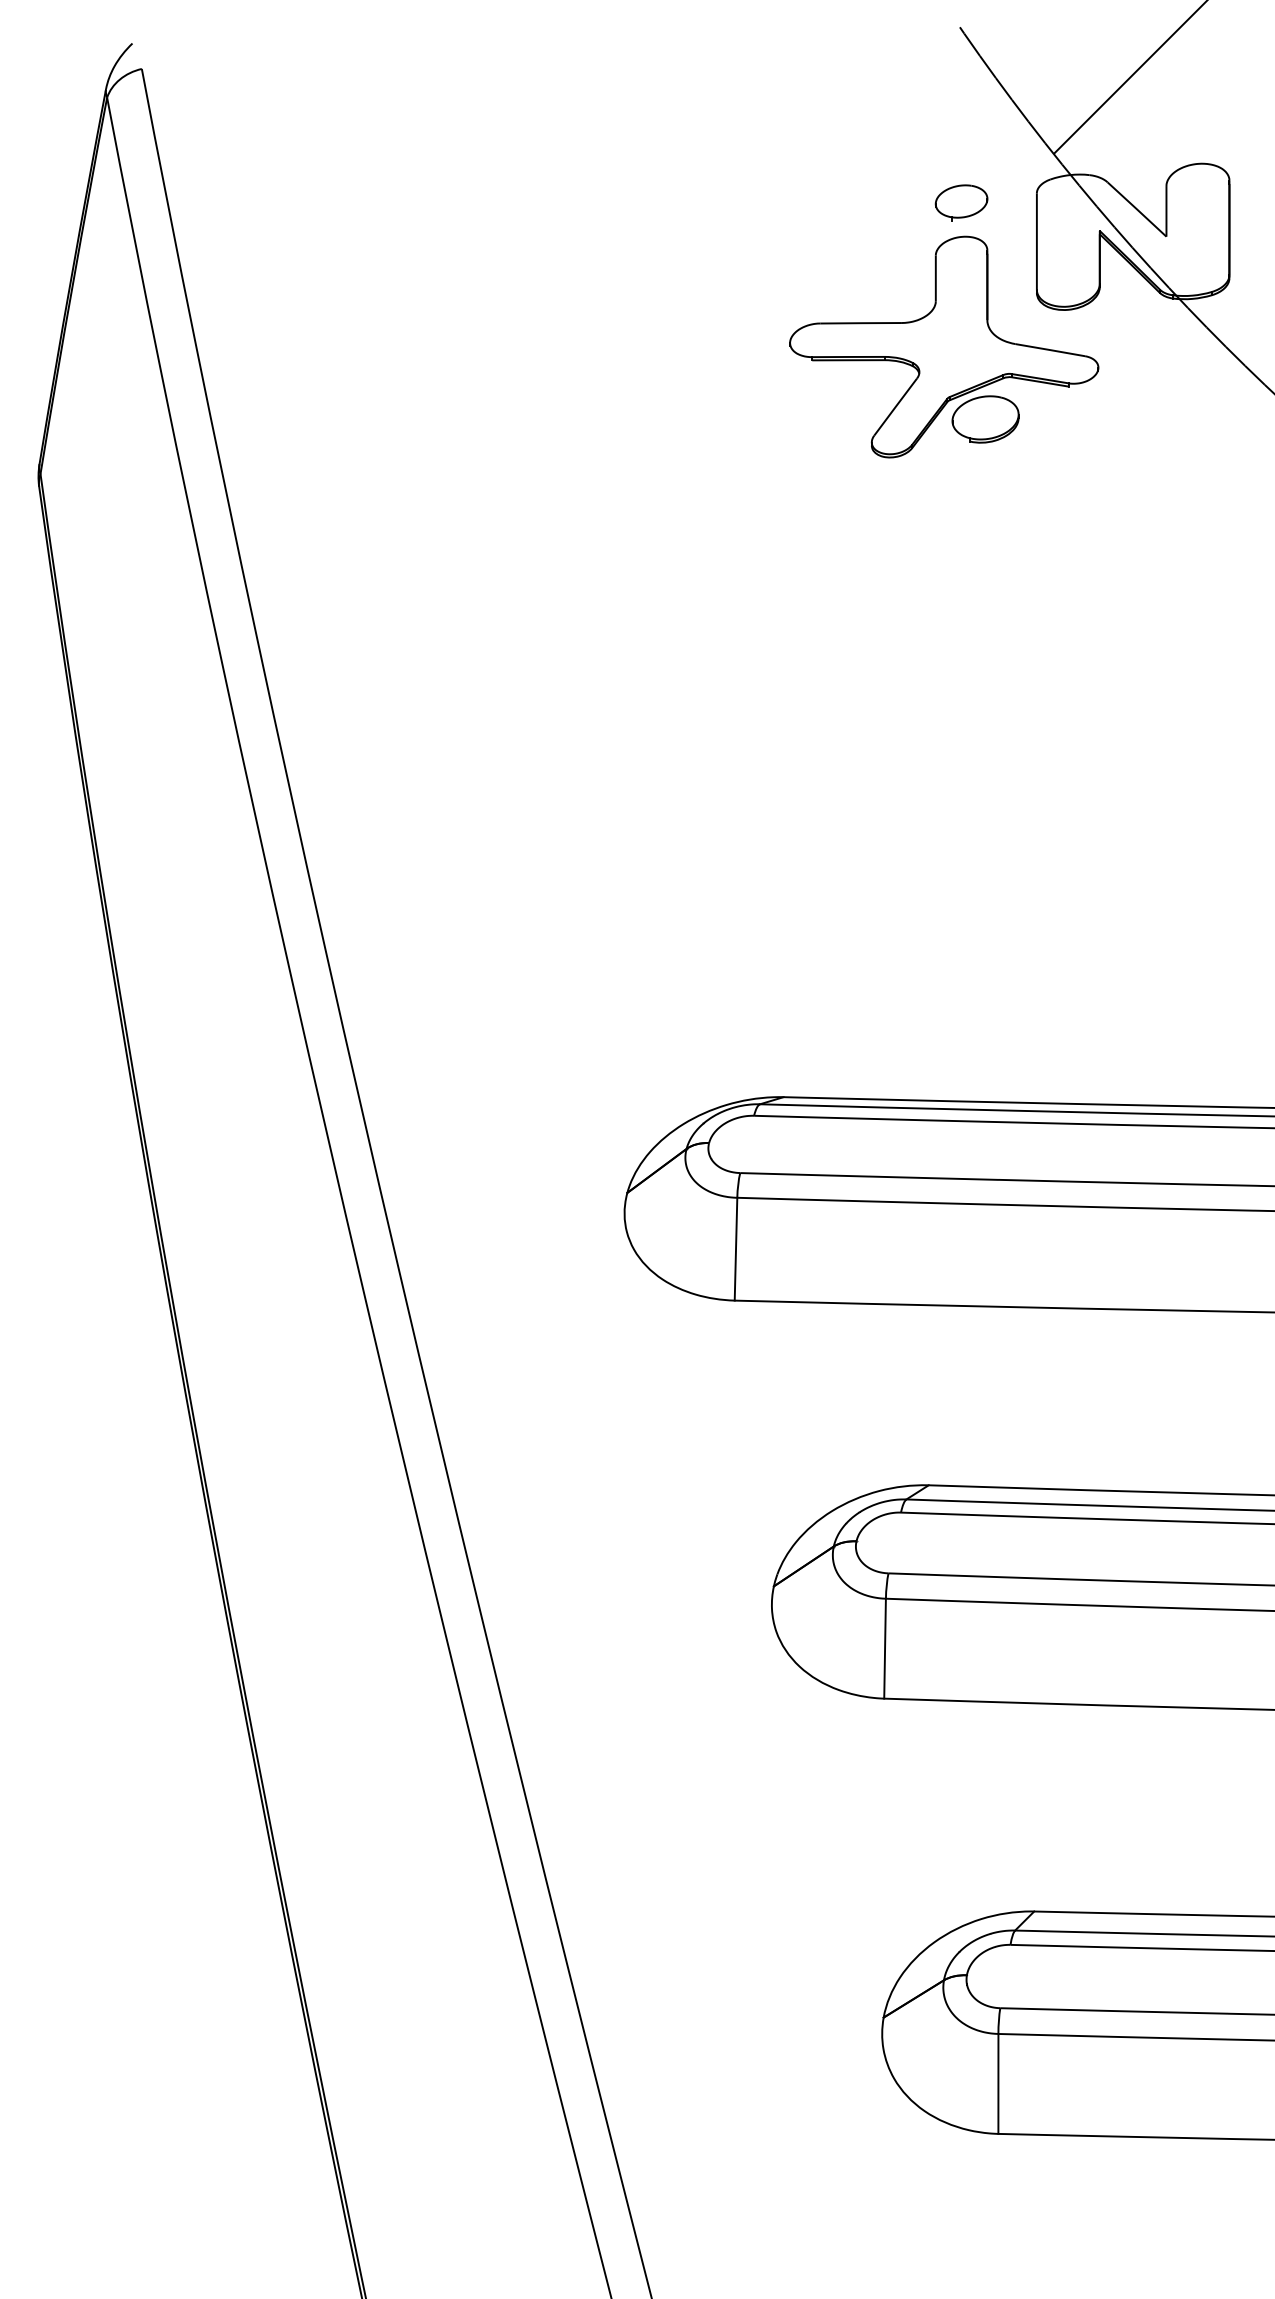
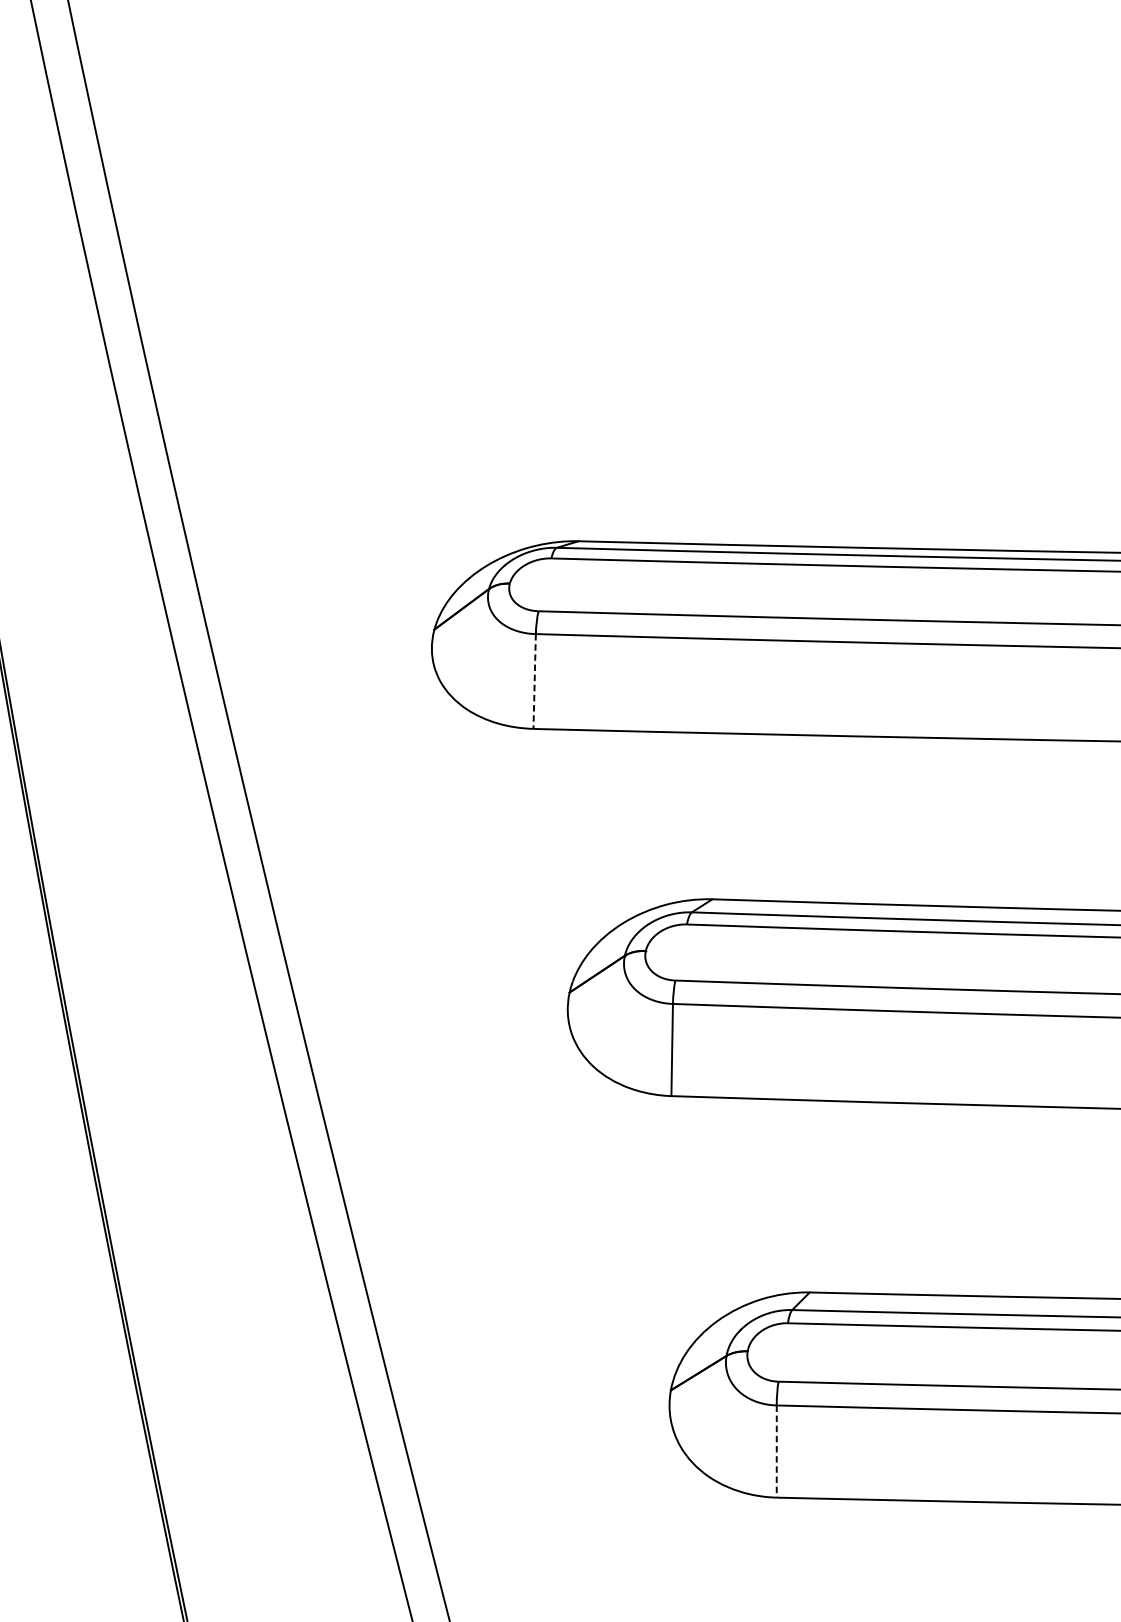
line: (736, 1249) -> (535, 681), solid -> dashed
line: (998, 2083) -> (776, 1451), solid -> dashed

